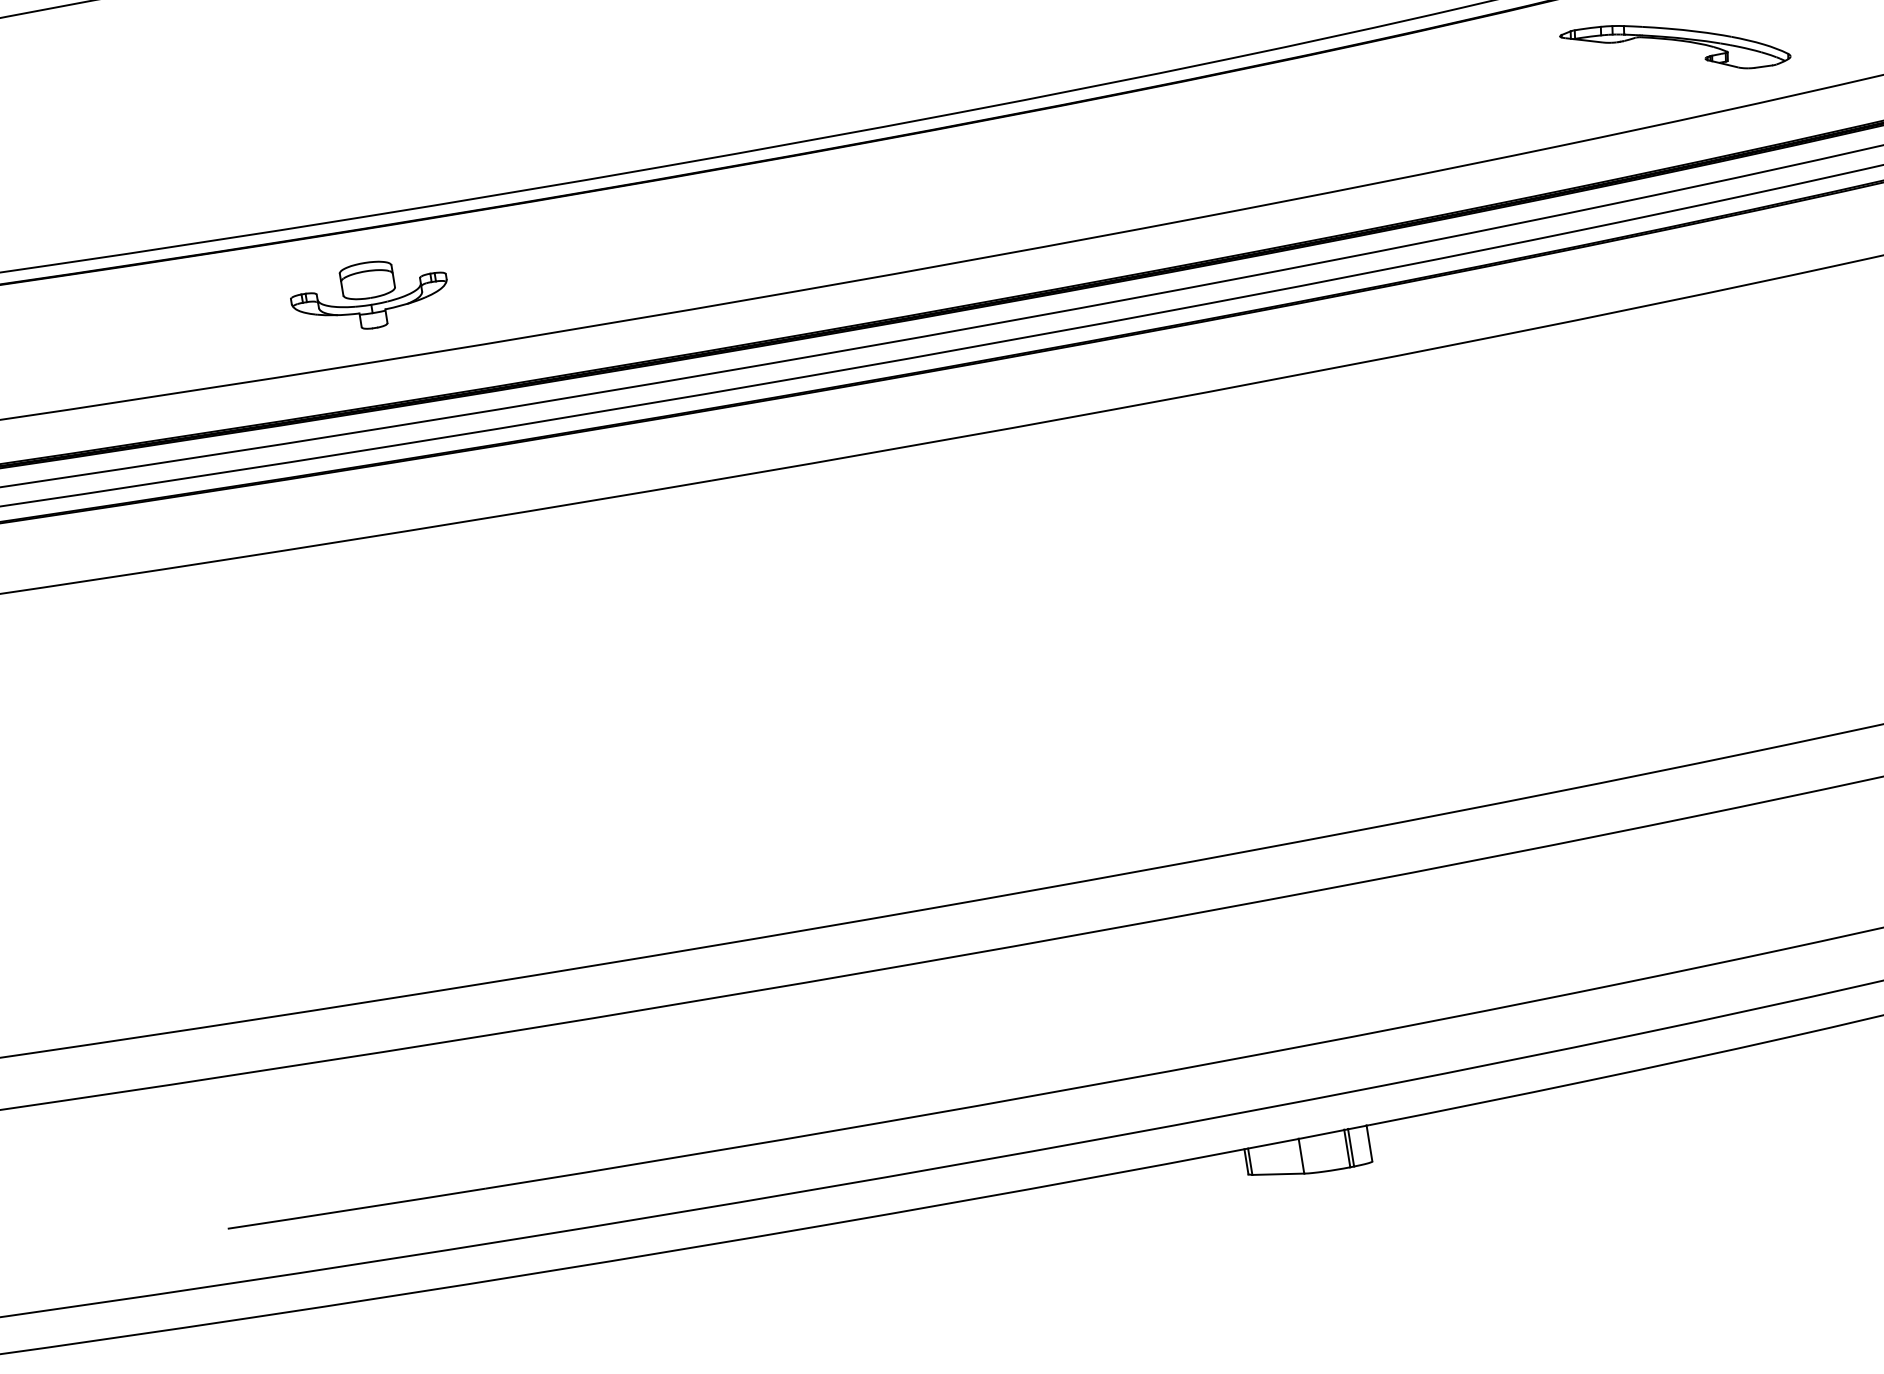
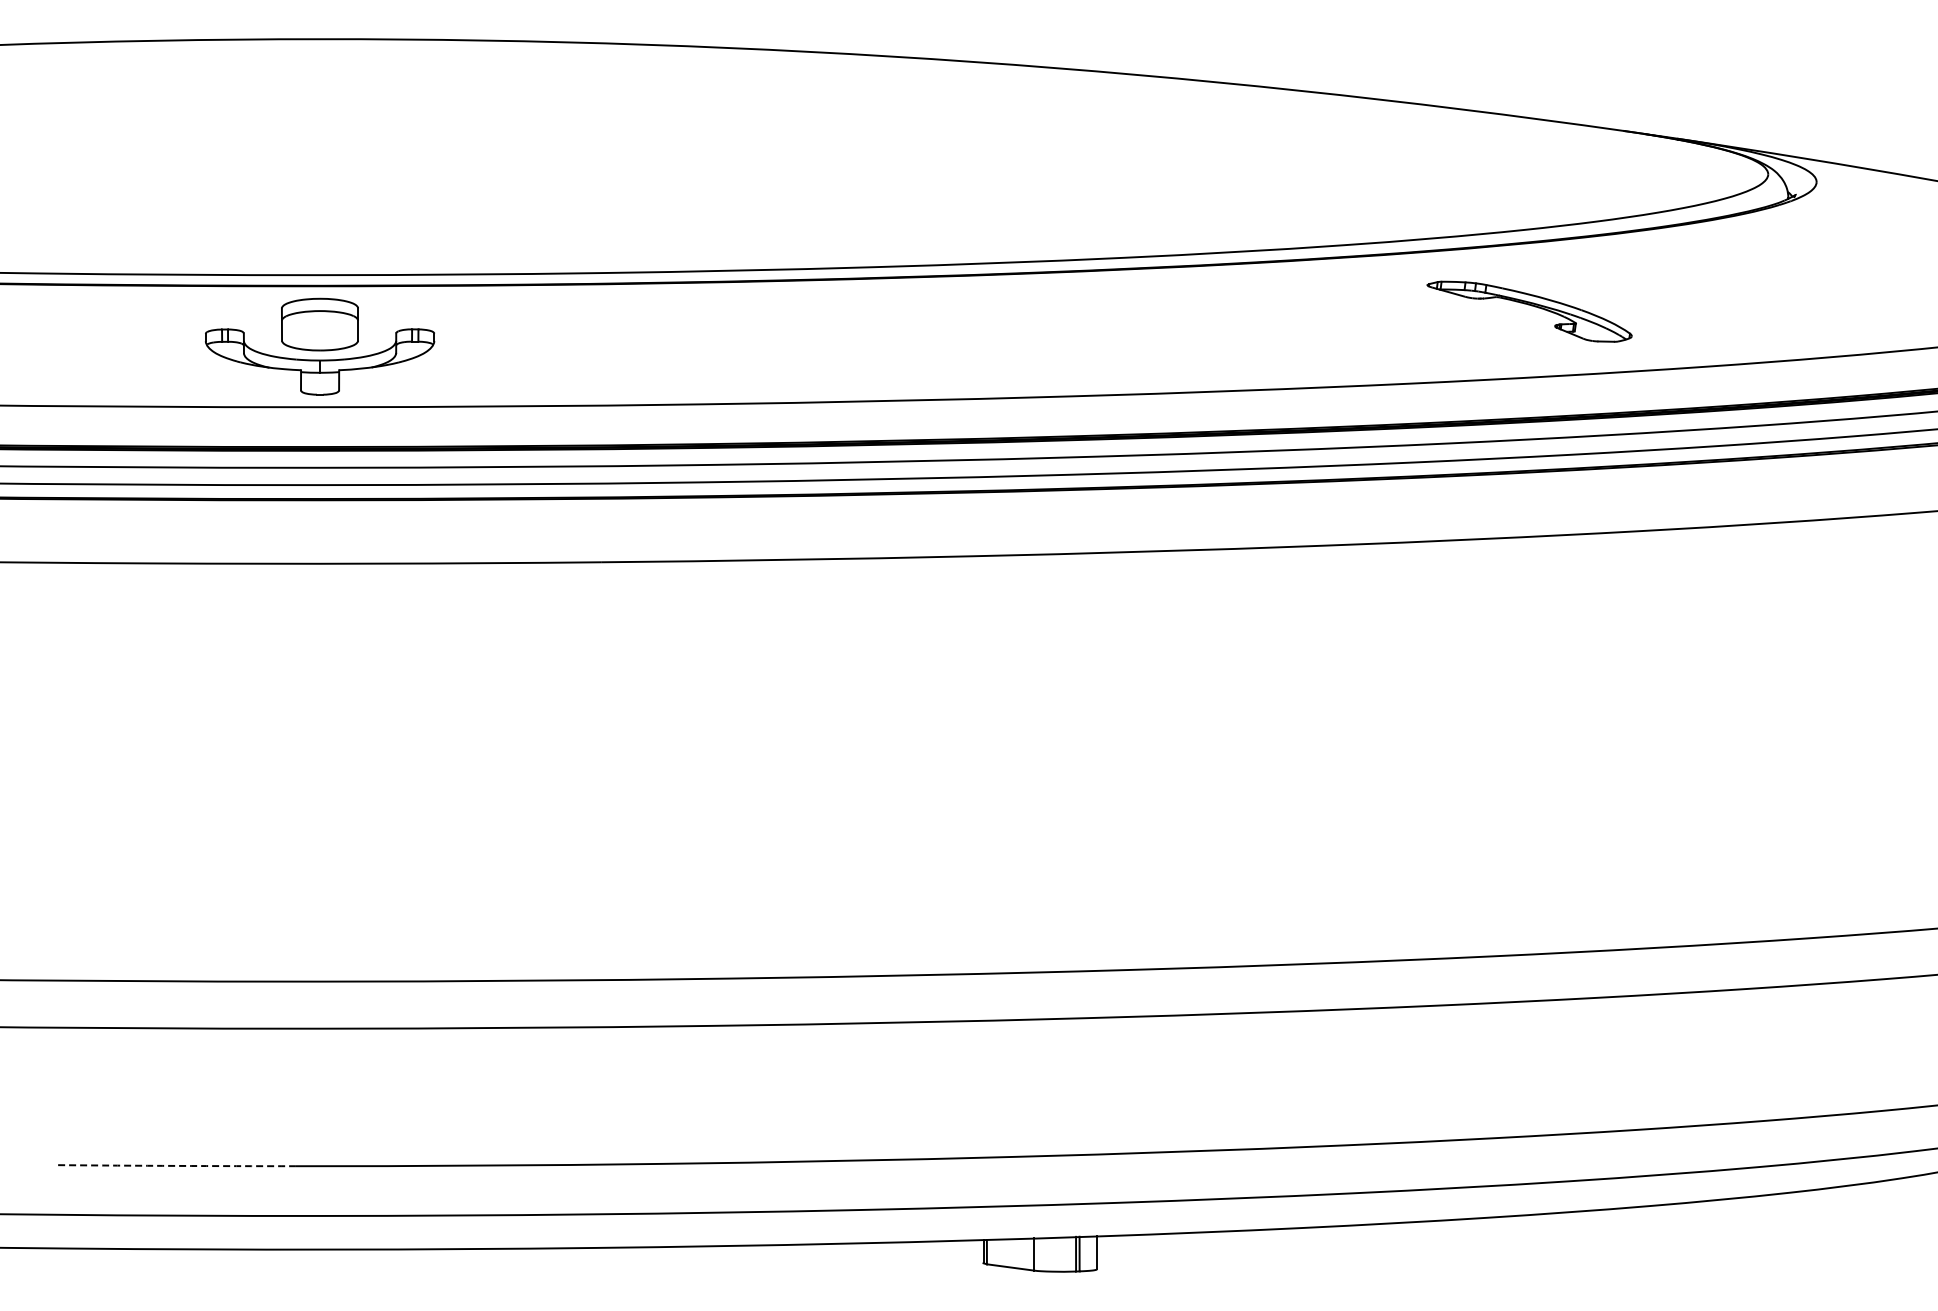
part: (370, 295) -> (320, 346), size x1.6
arc: (357, 1208) -> (177, 1165), solid -> dashed

